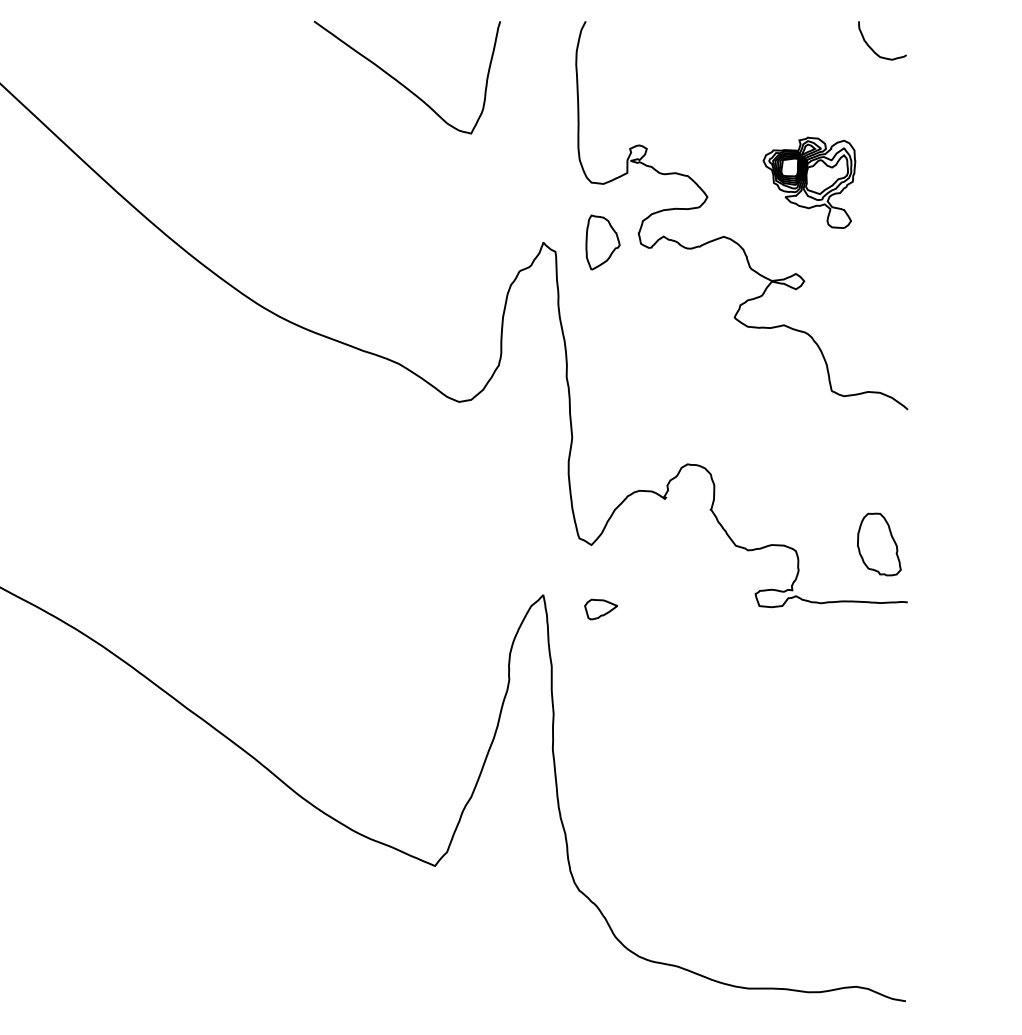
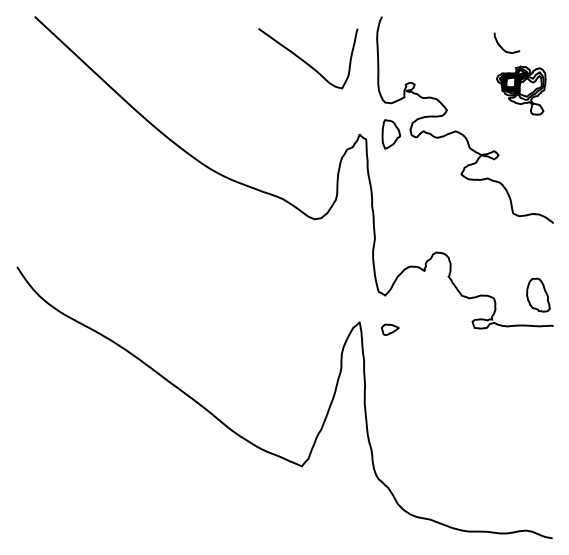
curve: (871, 47) -> (501, 46), moved
curve: (405, 84) -> (307, 62), moved
part: (809, 182) -> (521, 90), moved

